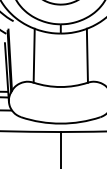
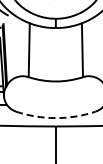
arc: (60, 123) -> (55, 117), solid -> dashed

